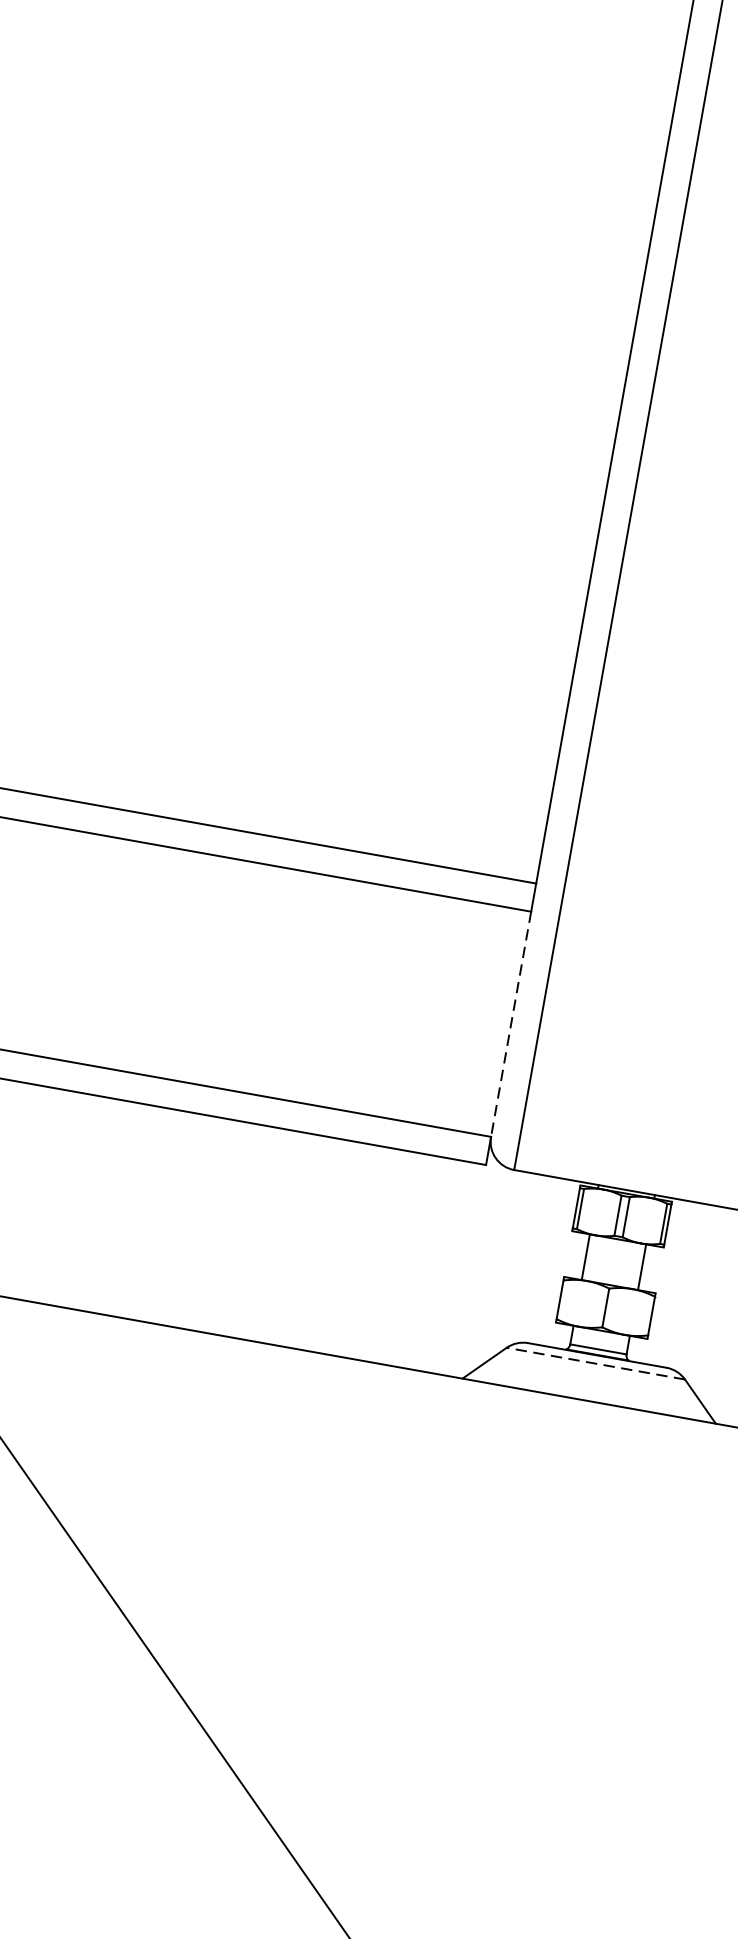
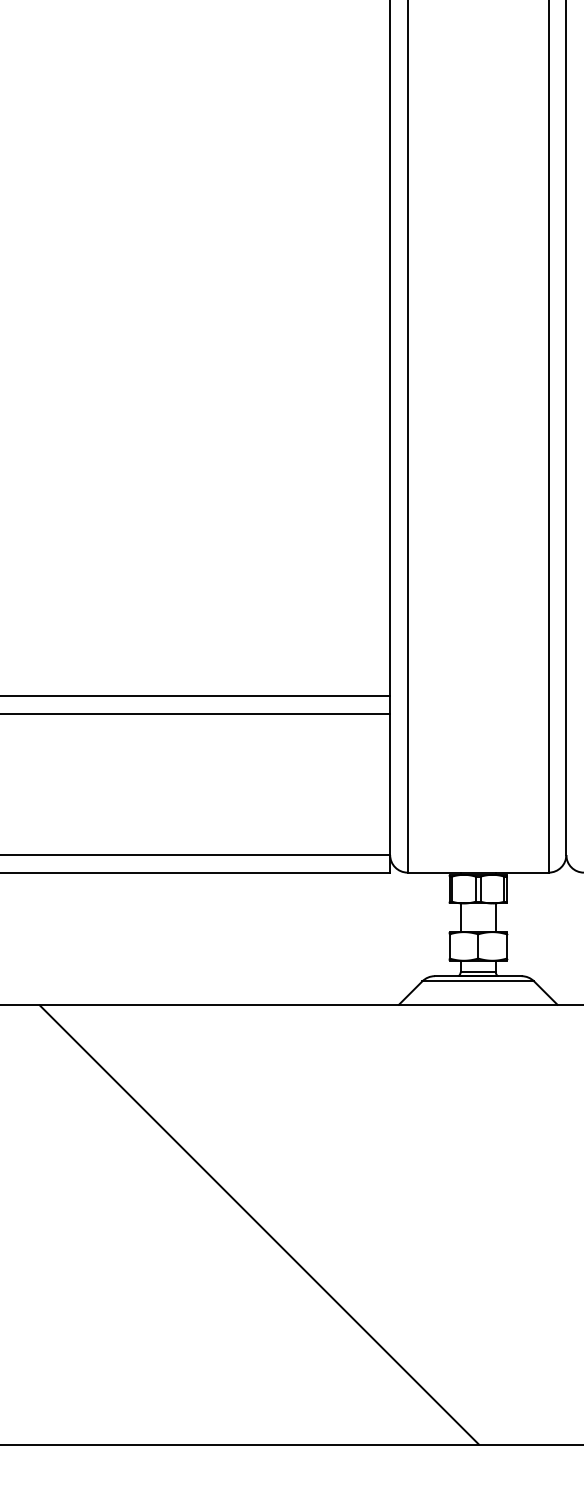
line: (511, 1025) -> (390, 785), dashed -> solid
line: (596, 1364) -> (478, 981), dashed -> solid

